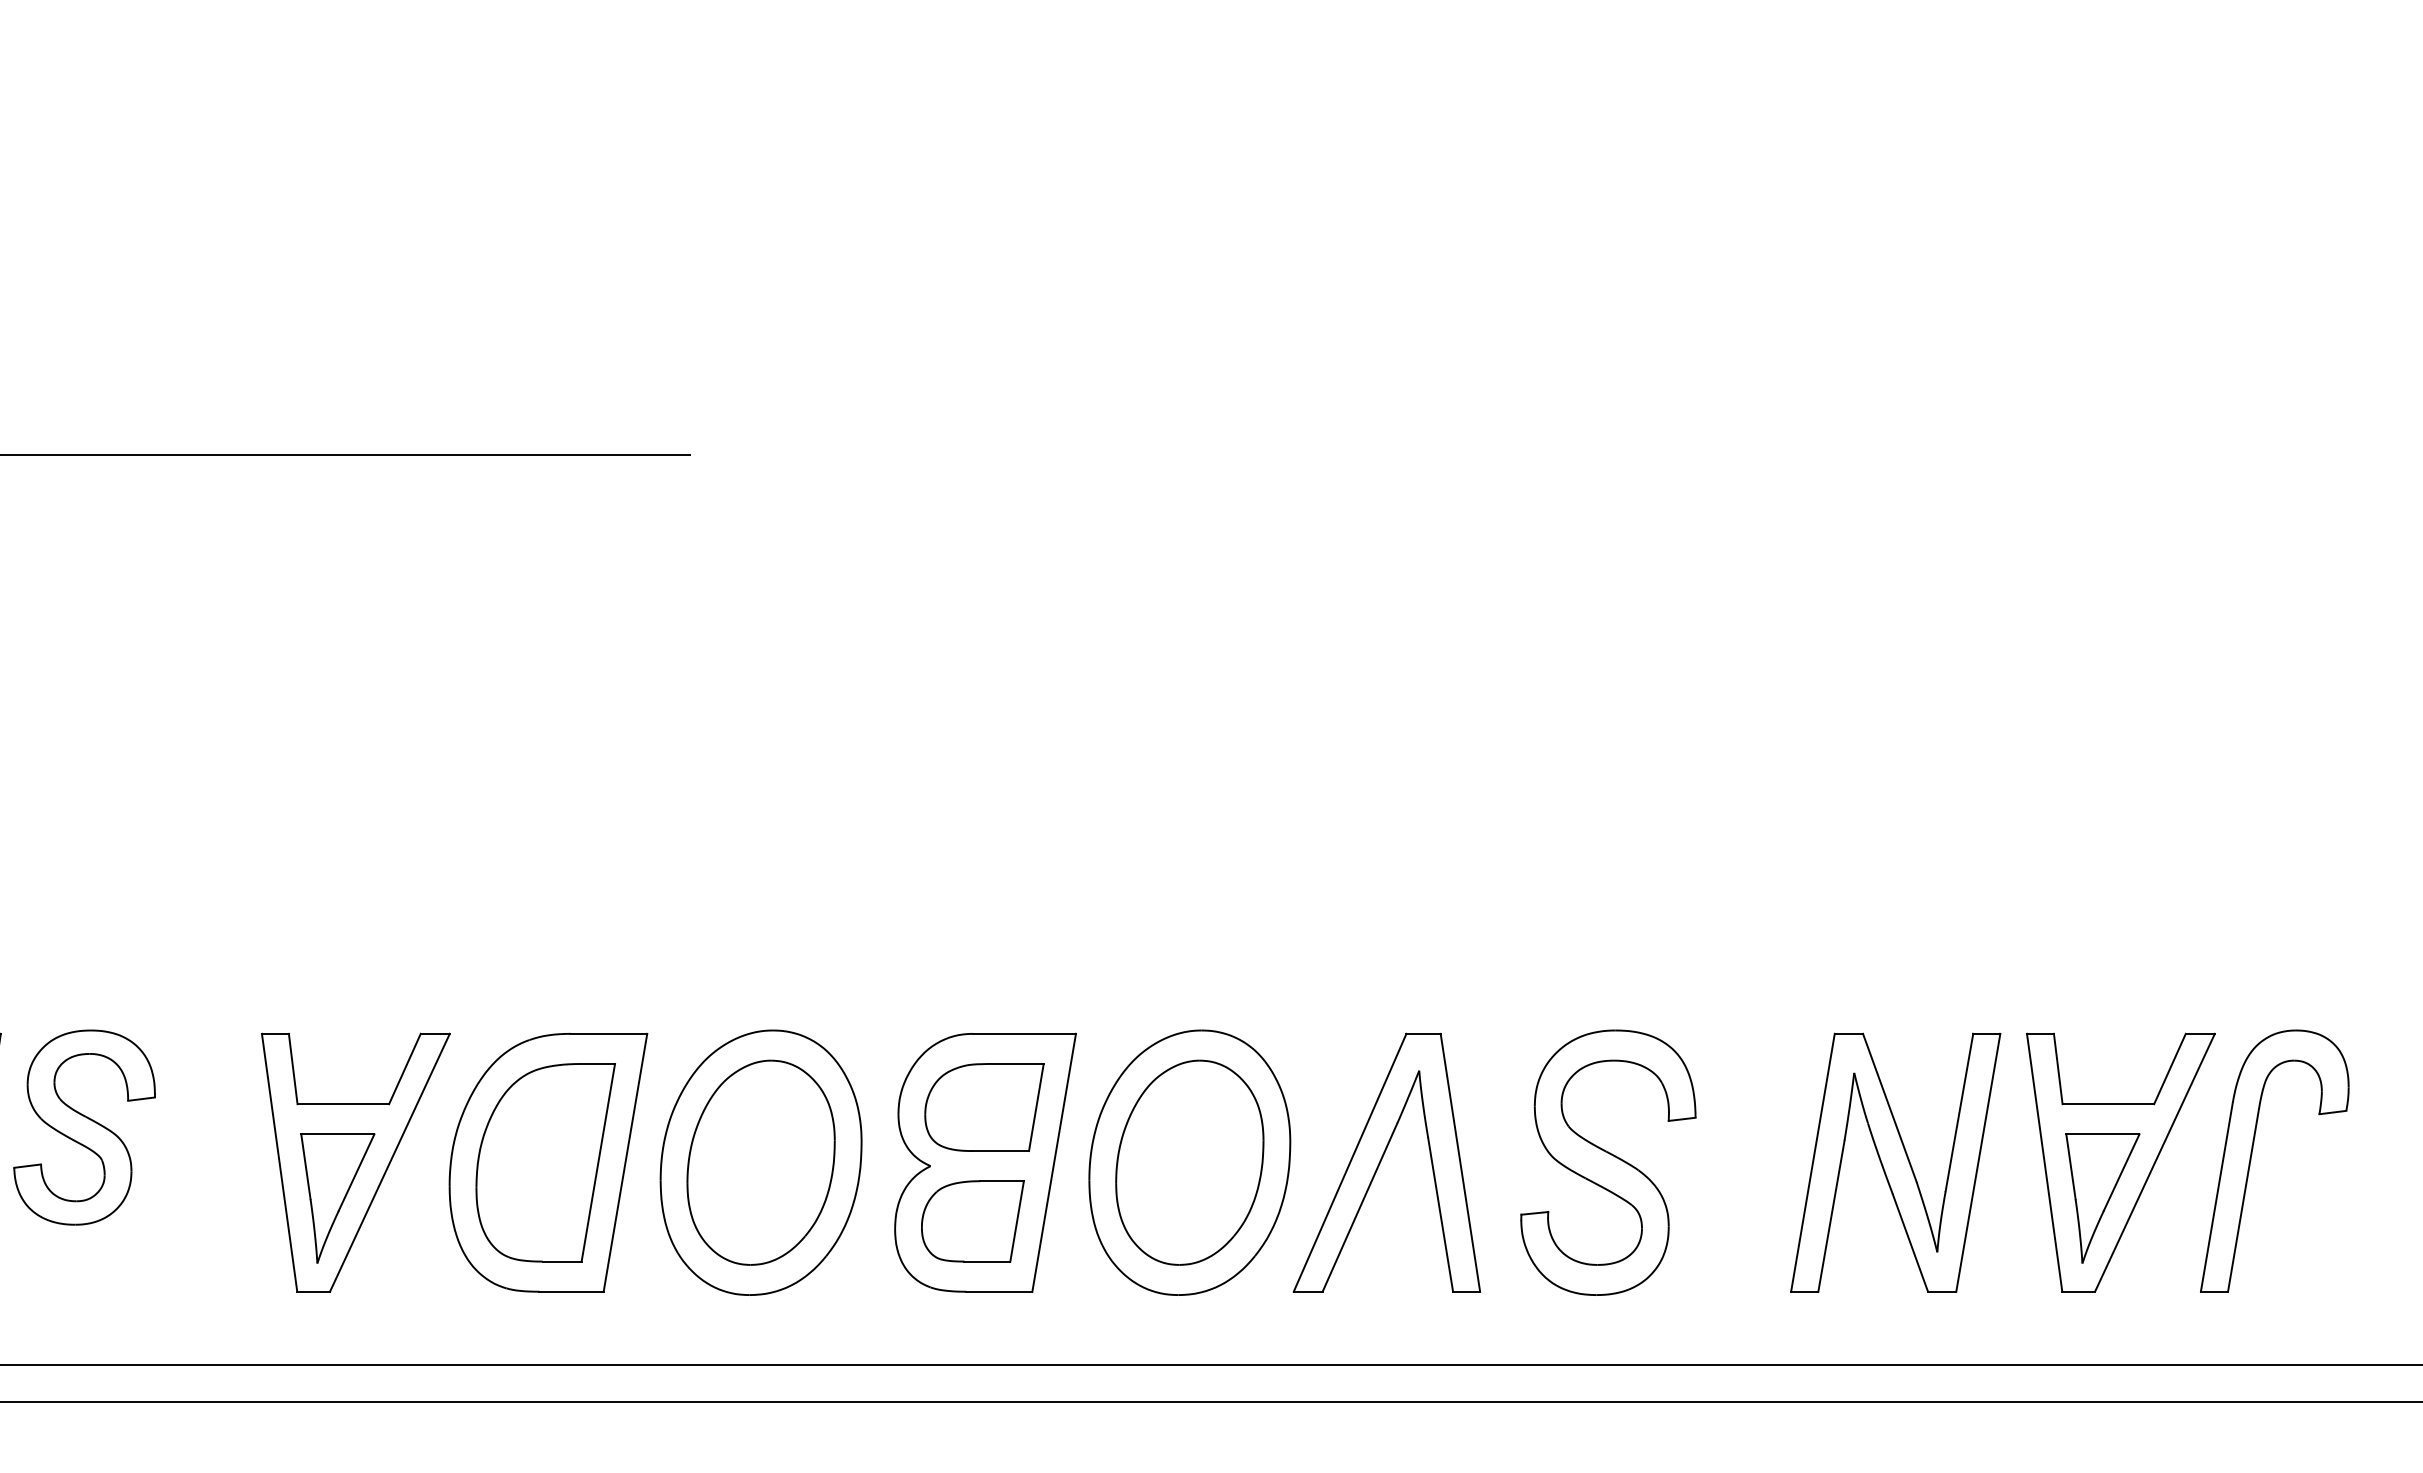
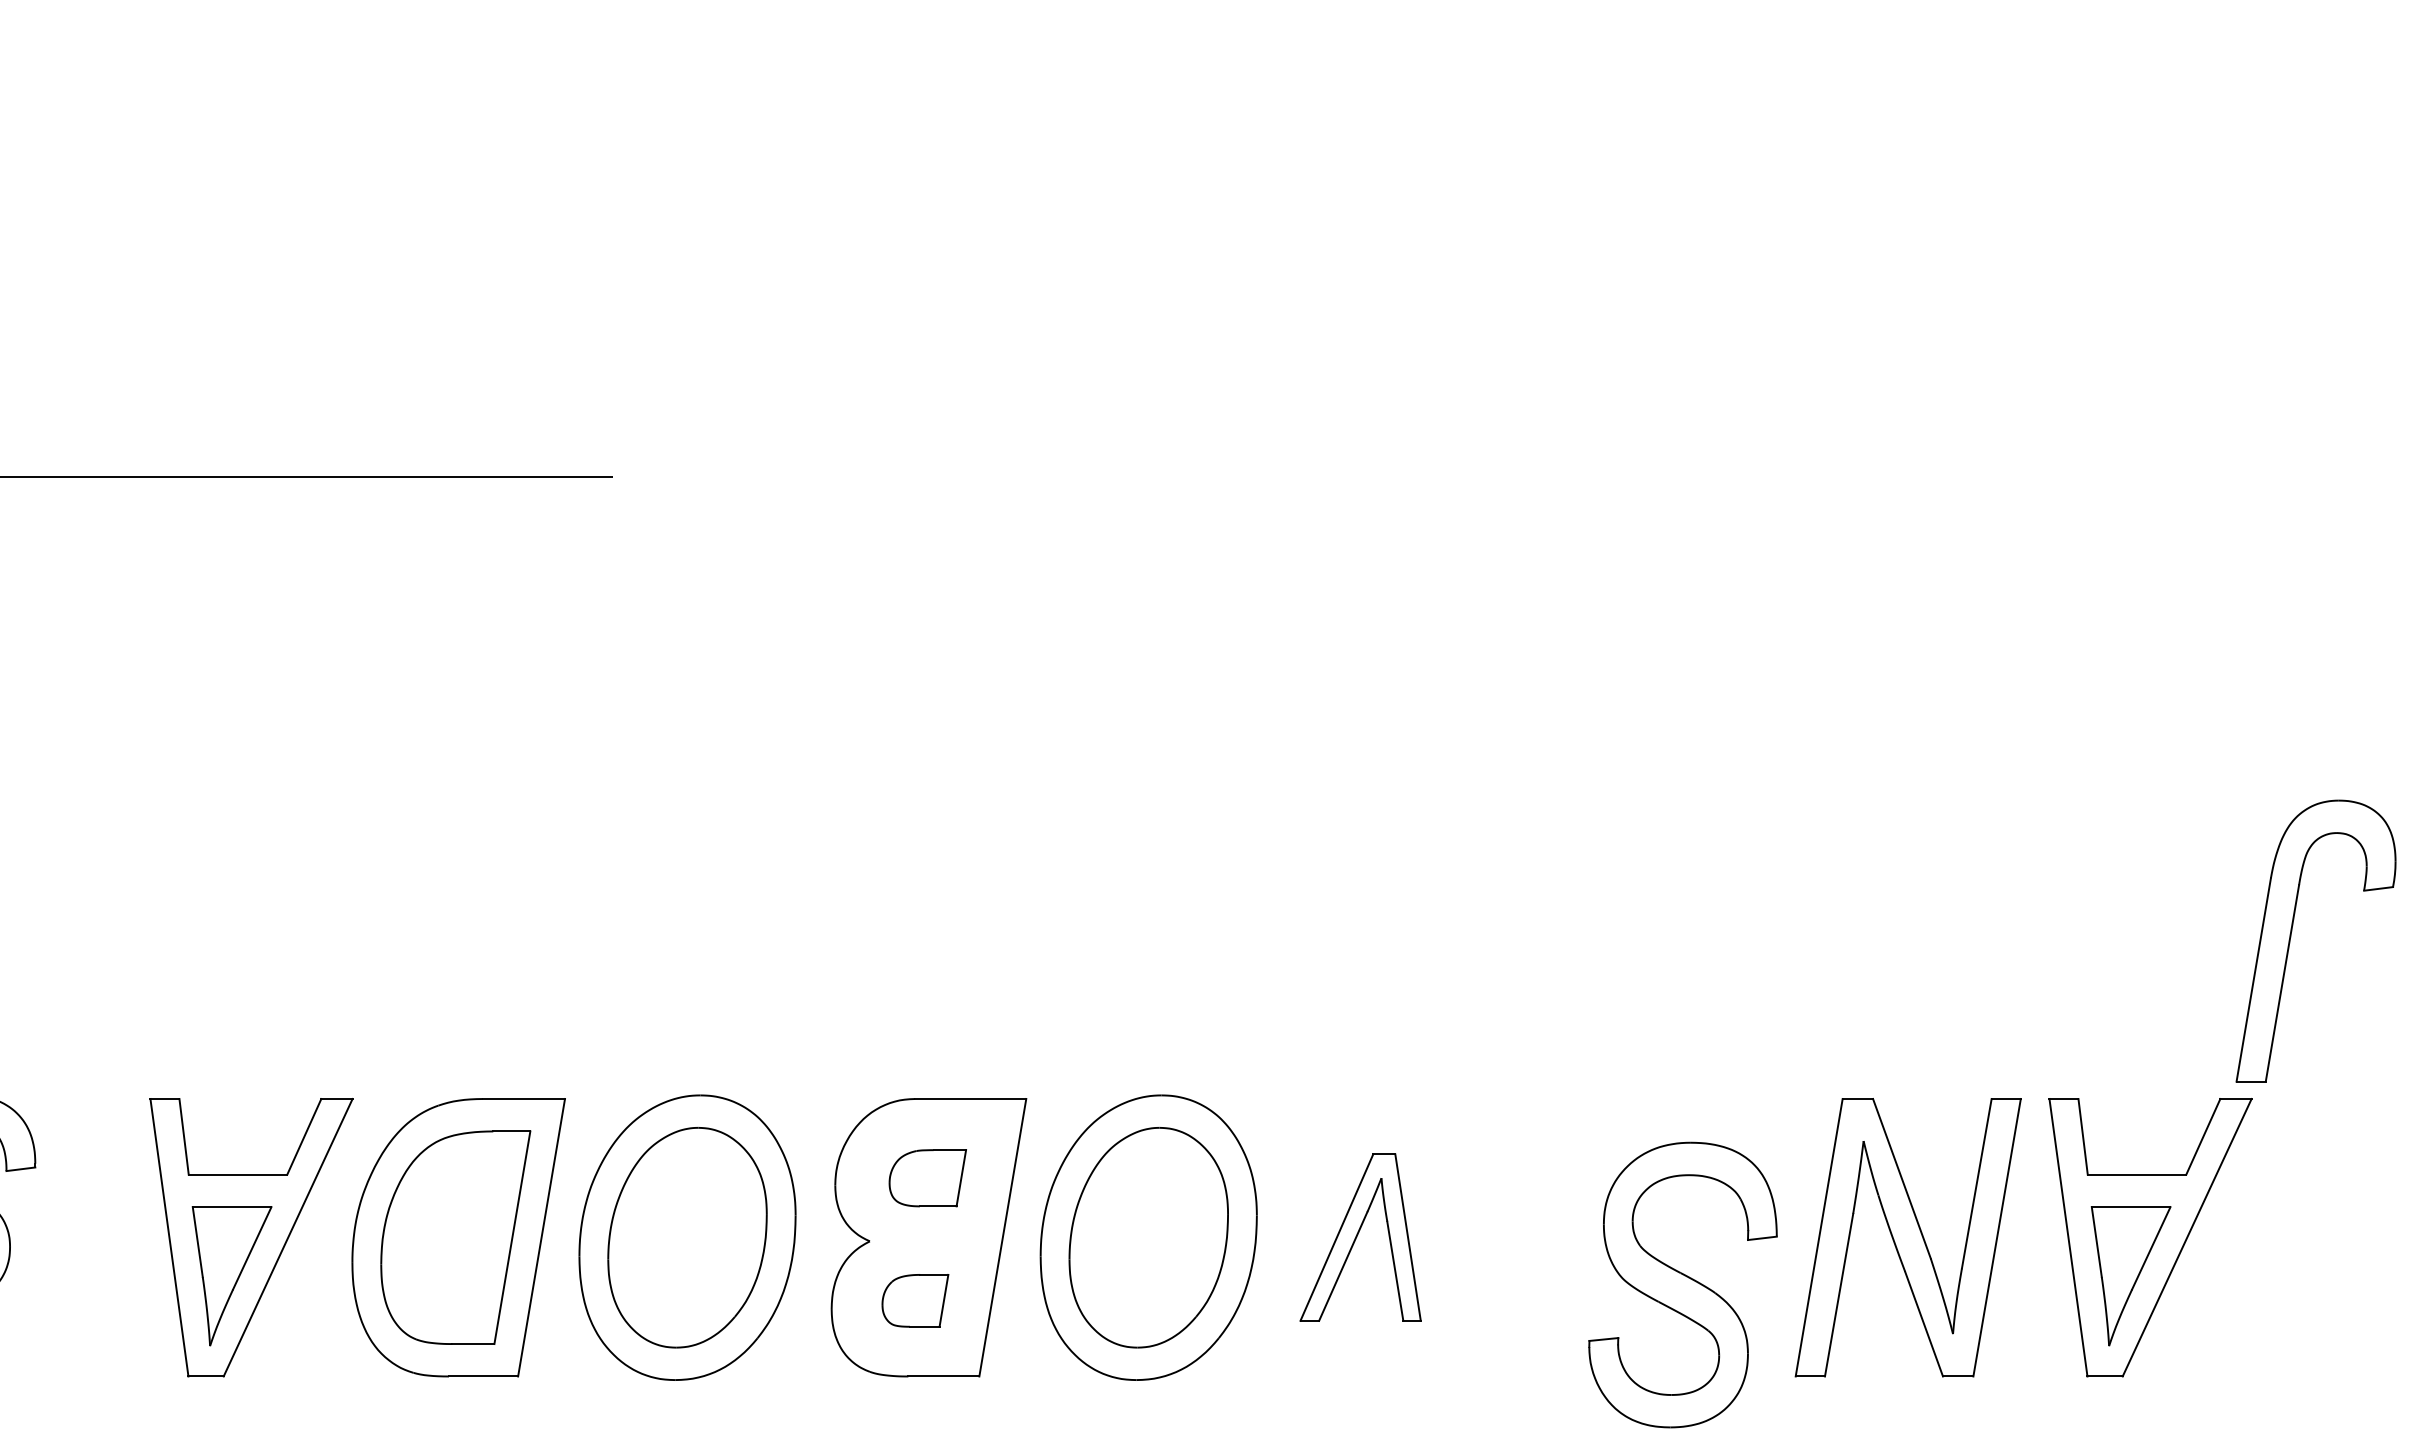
part: (984, 1107) -> (927, 1178), size x0.6
part: (2252, 1154) -> (2292, 934), moved
part: (1386, 1162) -> (1360, 1237), size x0.6
part: (1608, 1162) -> (1683, 1284), moved
part: (972, 1221) -> (914, 1300), size x0.6

